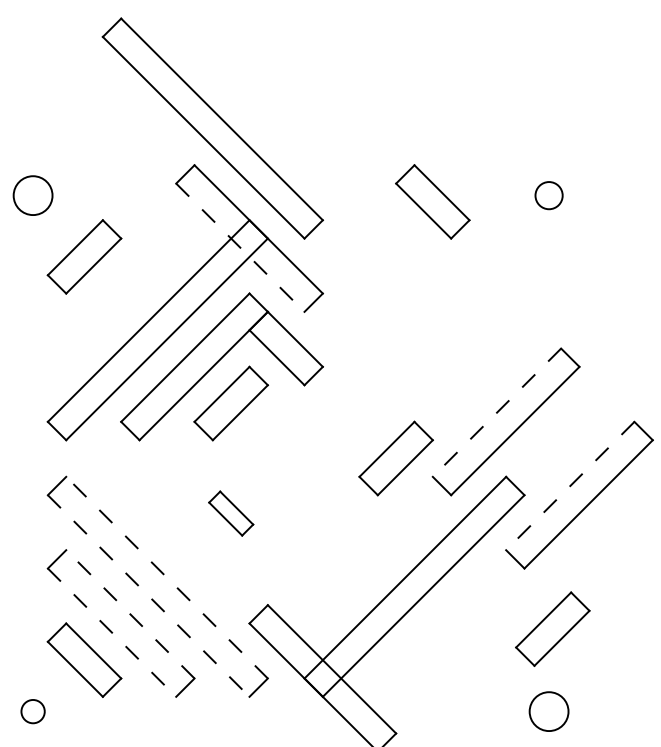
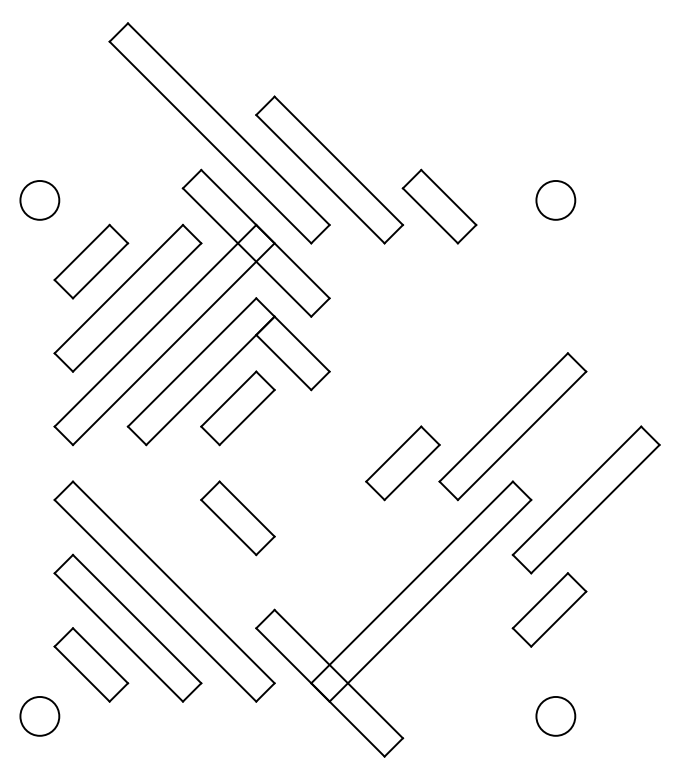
part: (322, 164) -> (329, 169), added
circle: (548, 194) -> (555, 199), size x1.43
line: (240, 247) -> (247, 252), dashed -> solid
part: (120, 292) -> (127, 297), added
line: (496, 412) -> (503, 417), dashed -> solid
line: (570, 485) -> (577, 490), dashed -> solid
part: (230, 513) -> (237, 518), size x1.67
line: (166, 577) -> (173, 582), dashed -> solid
line: (148, 595) -> (155, 600), dashed -> solid
line: (130, 614) -> (137, 619), dashed -> solid
part: (552, 628) -> (549, 609), moved
line: (111, 632) -> (118, 637), dashed -> solid
circle: (32, 710) -> (39, 715), size x1.67

